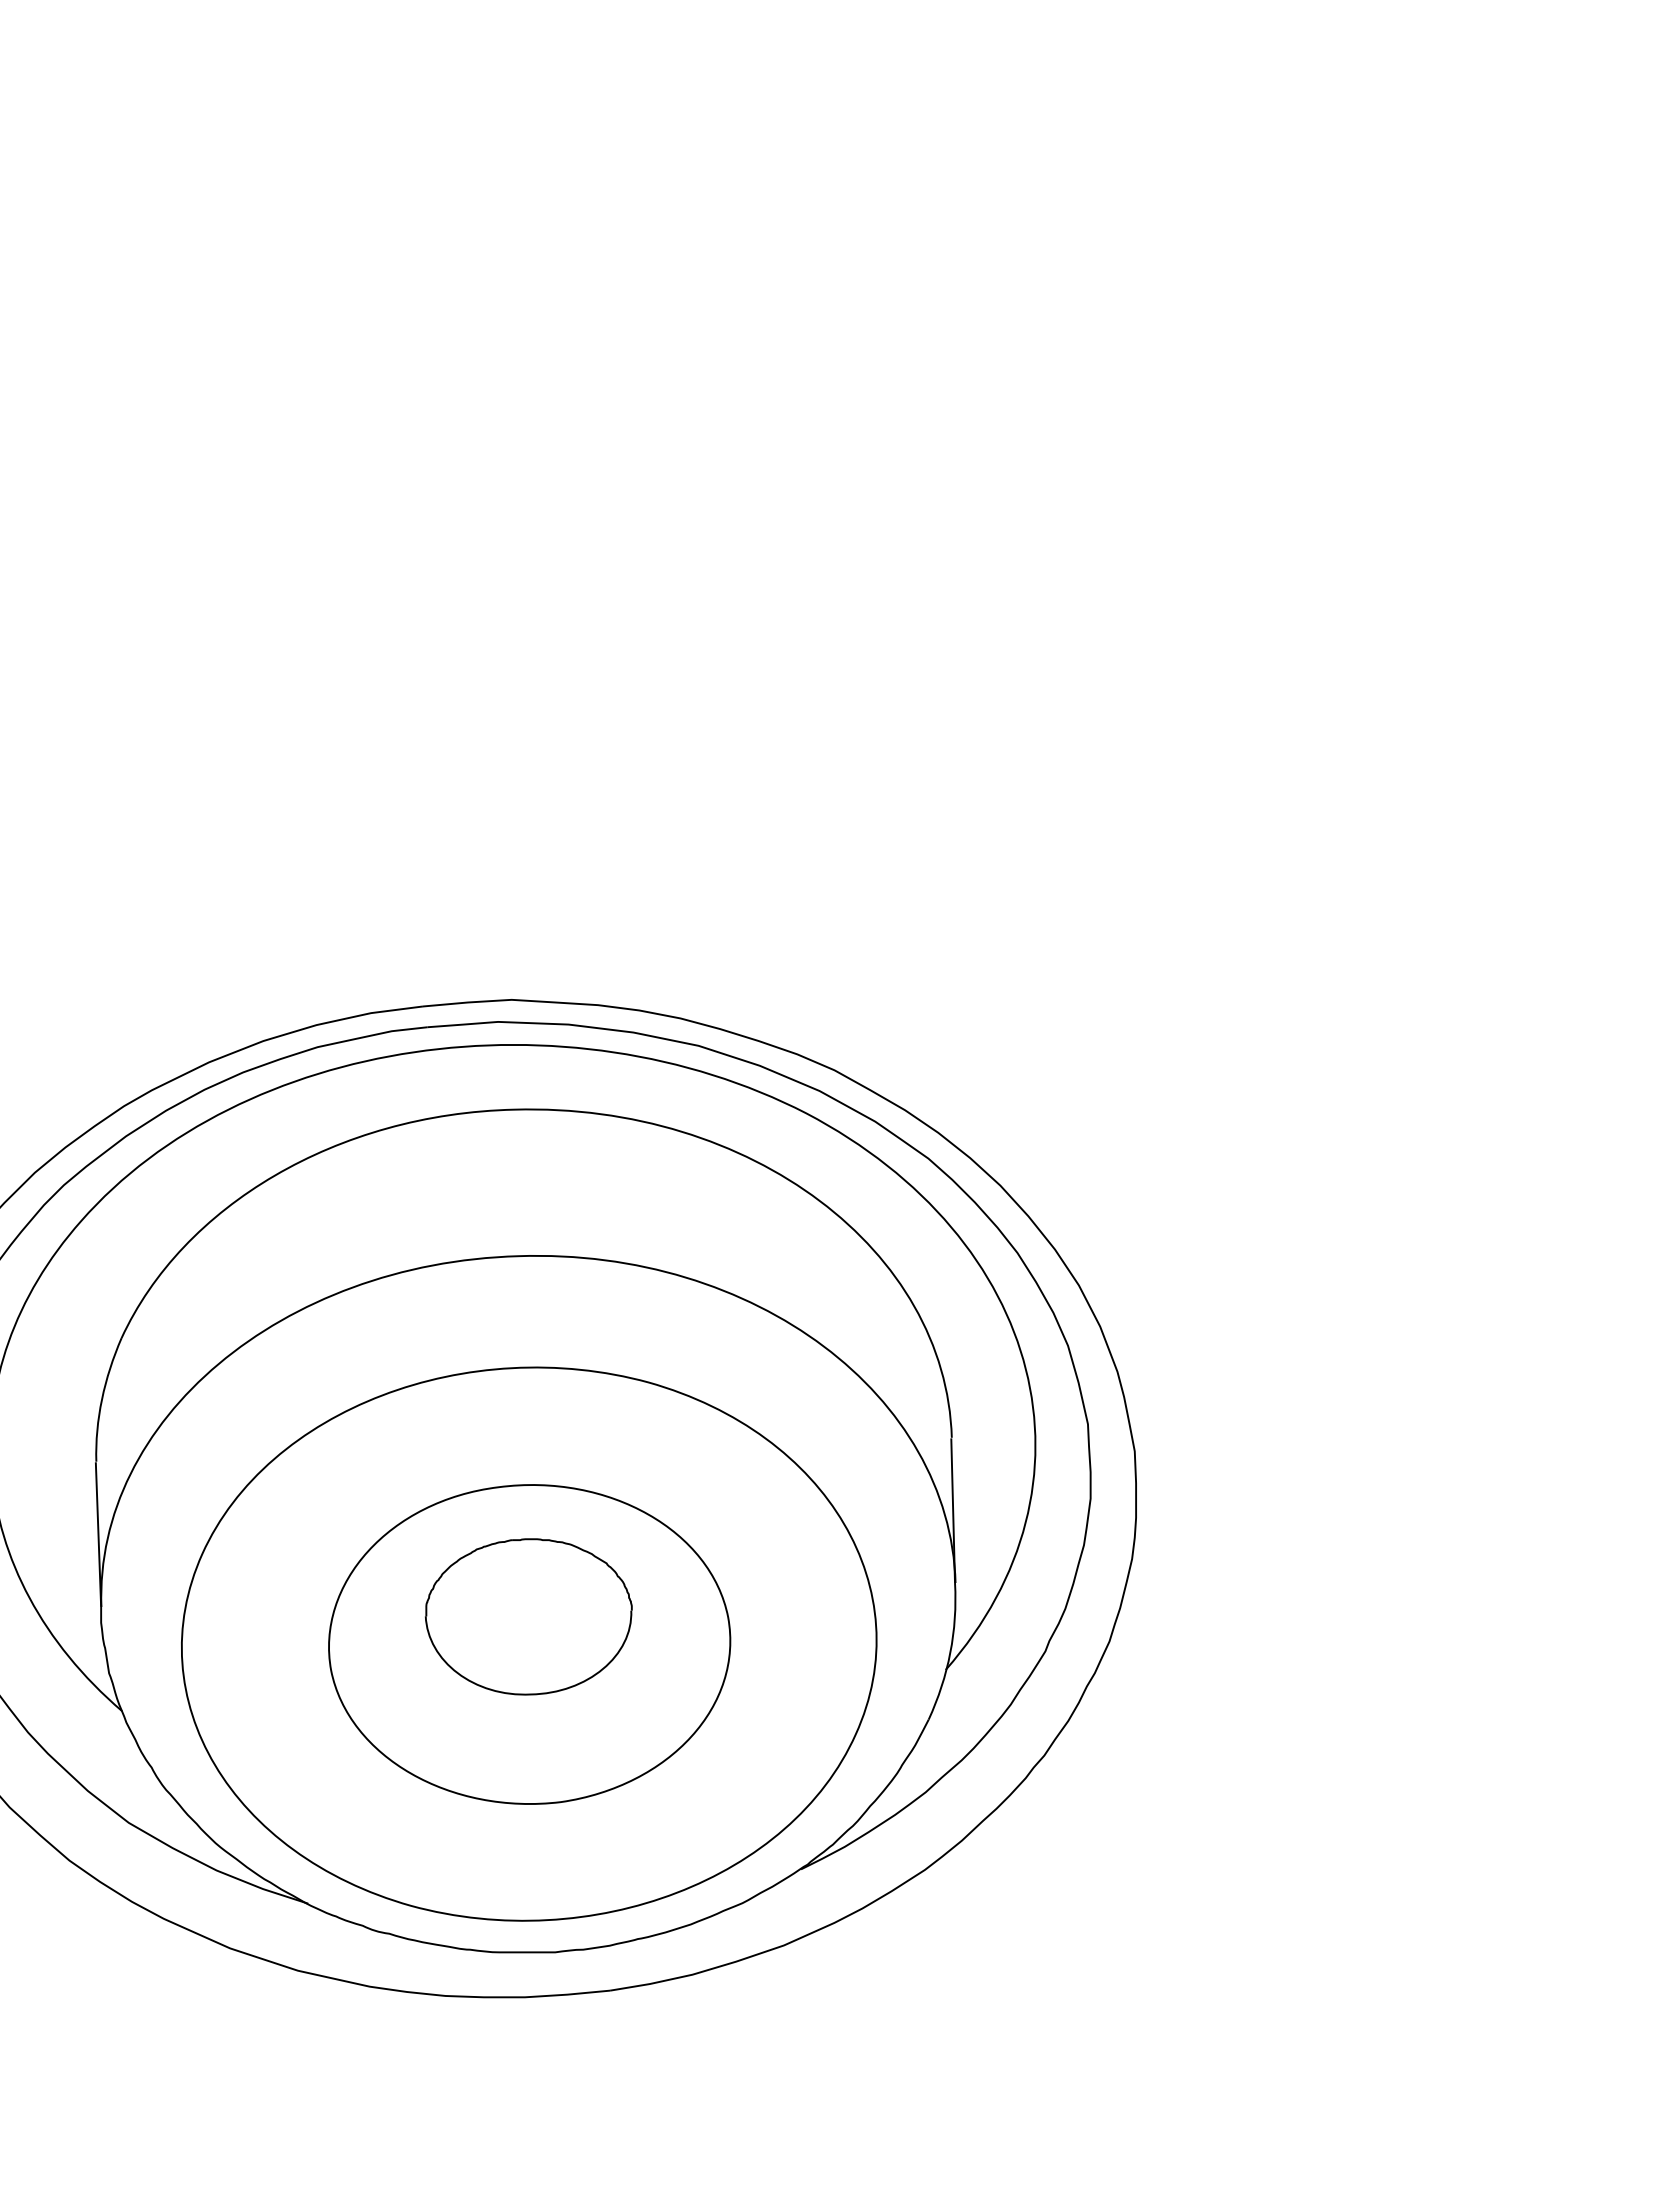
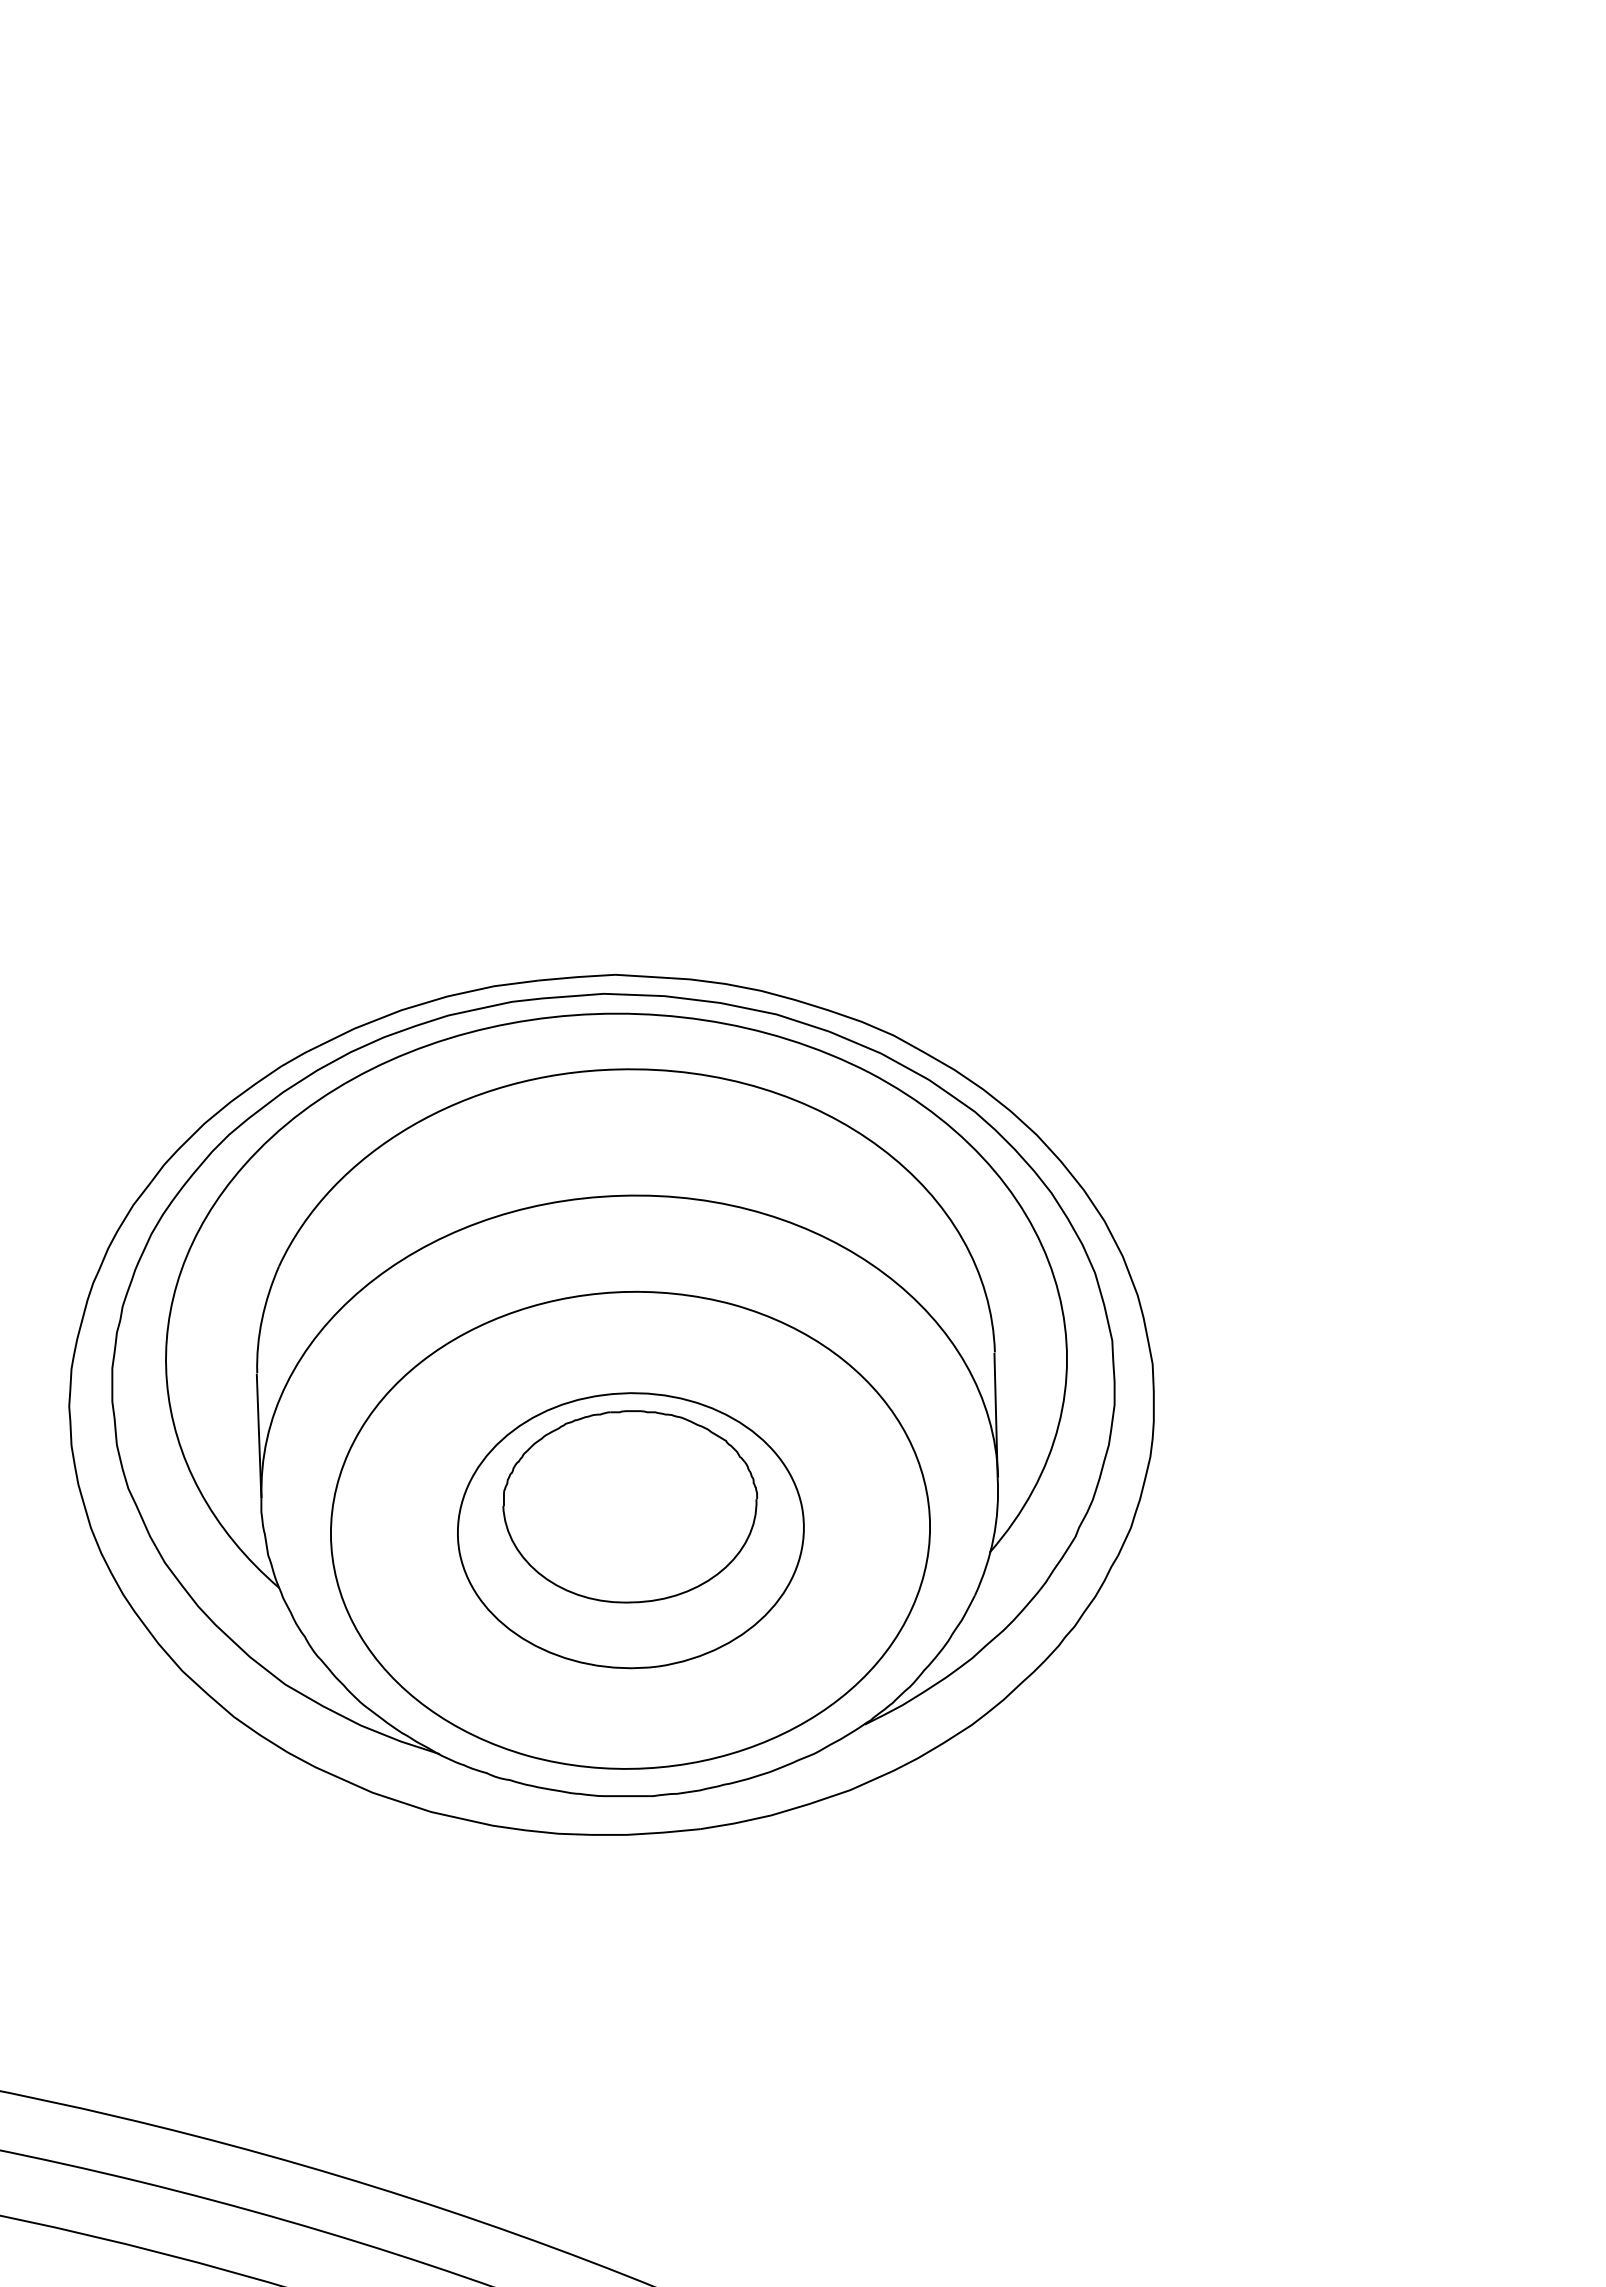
part: (528, 1616) -> (629, 1506), size x1.43

